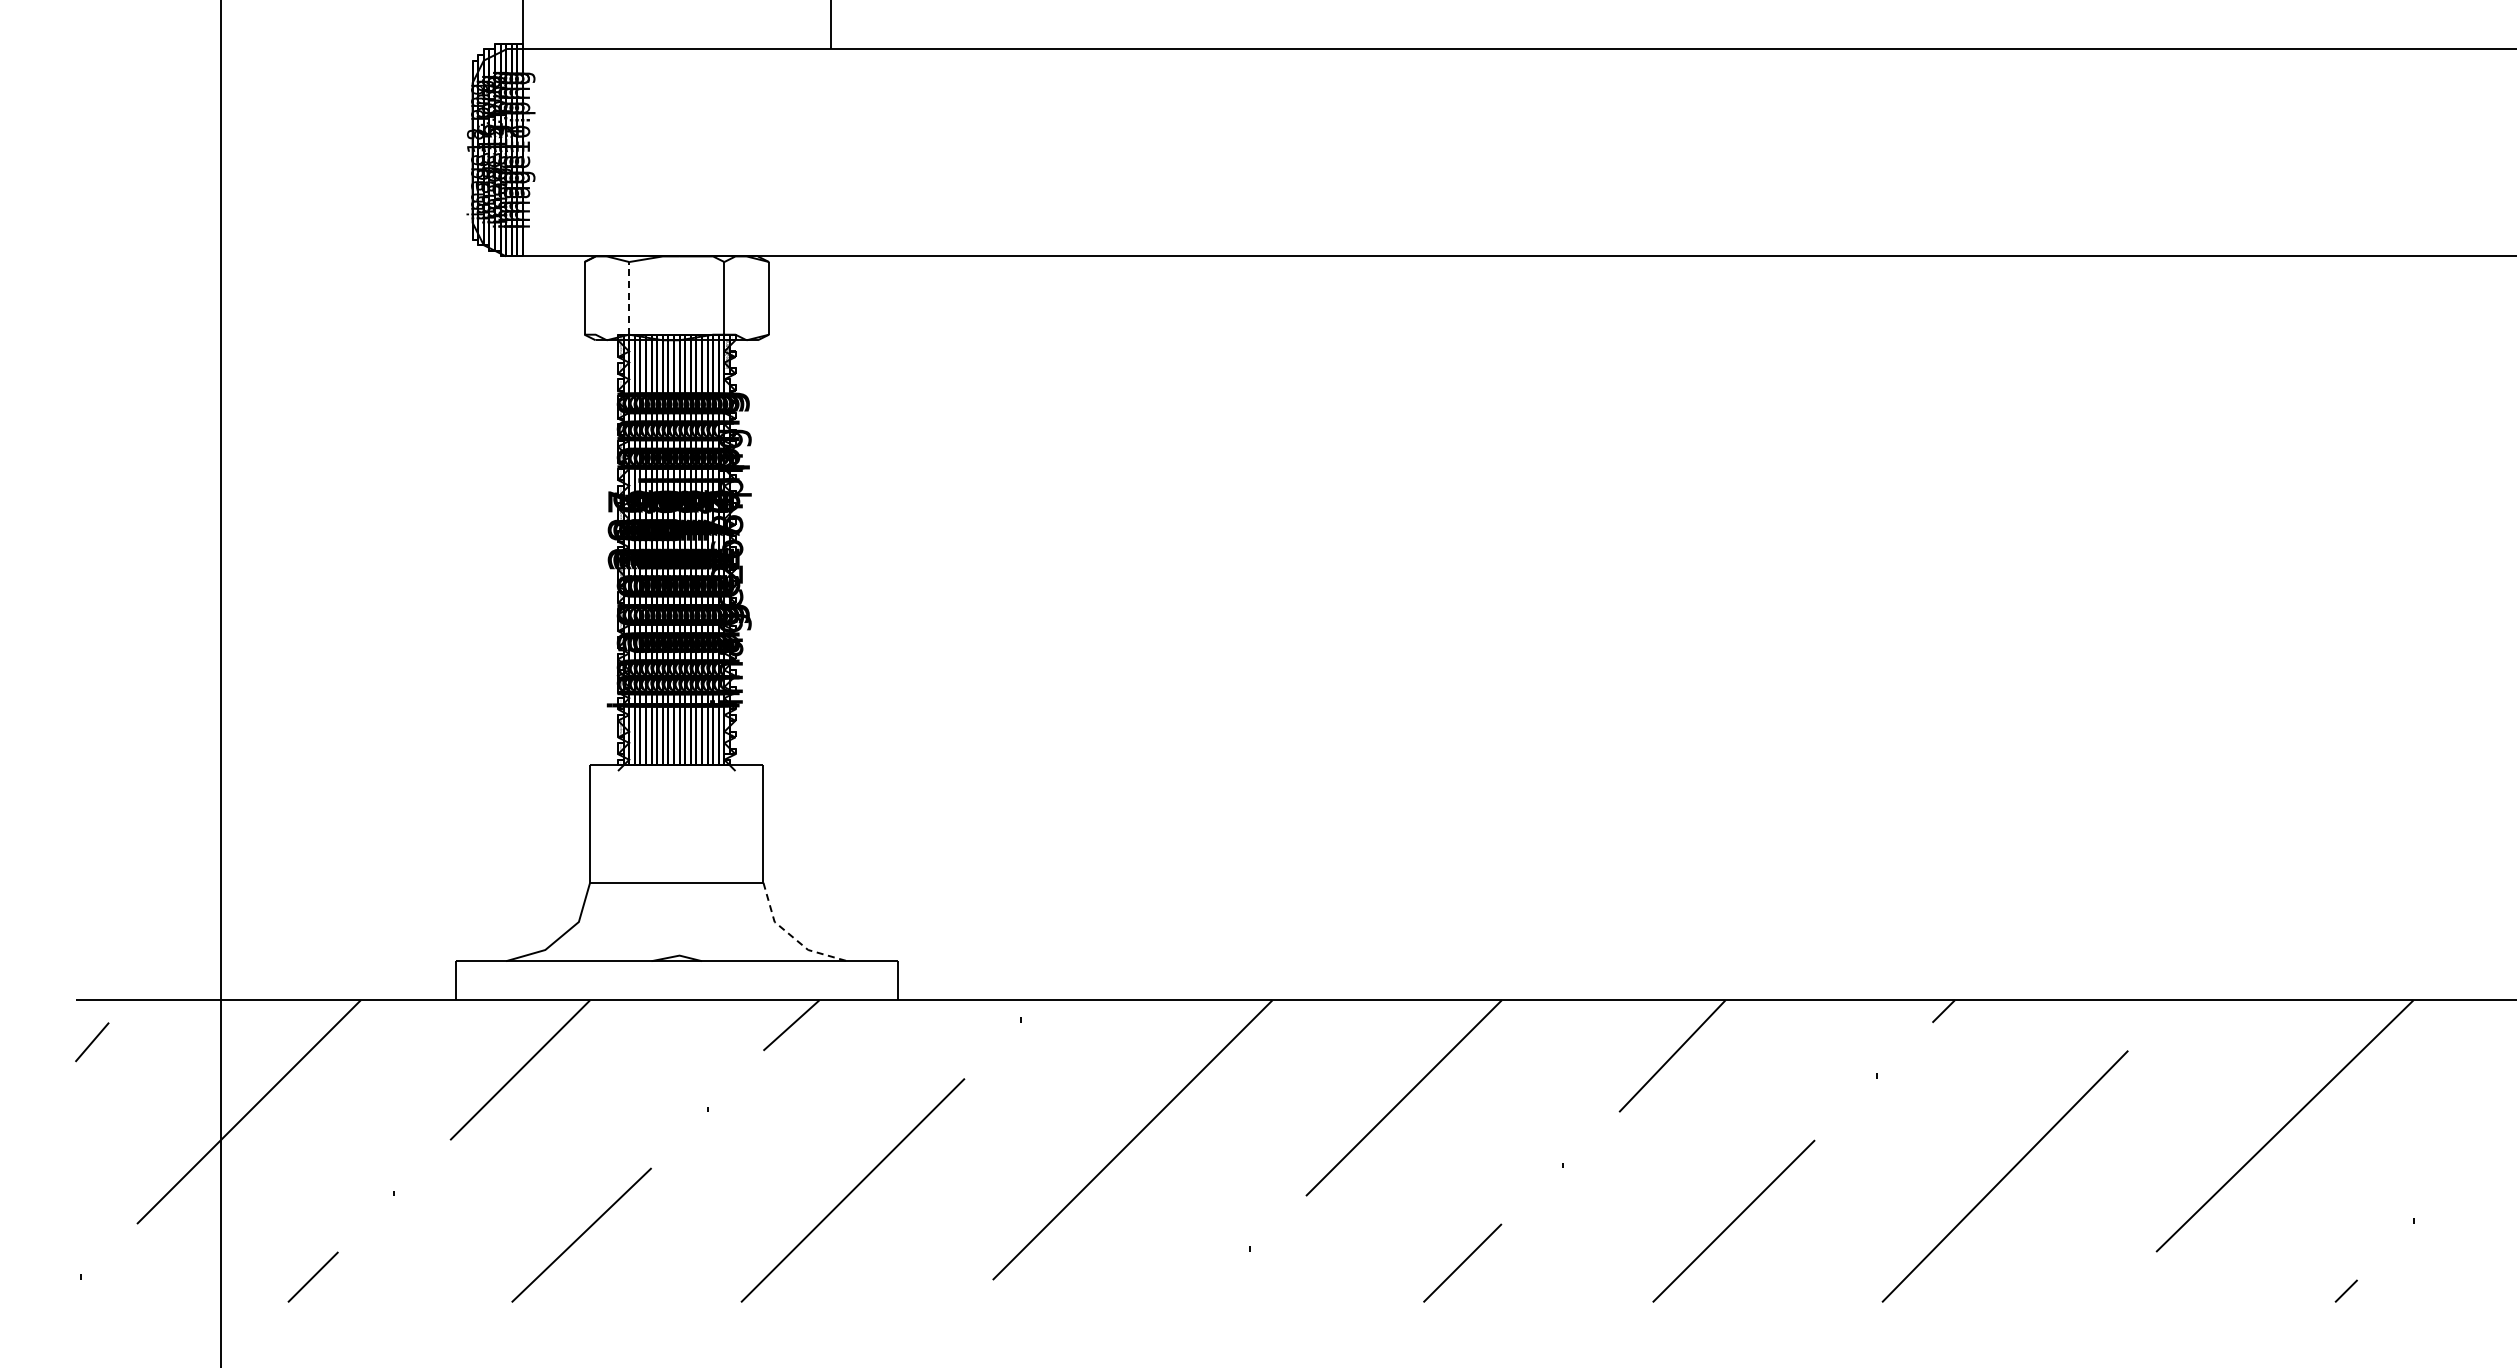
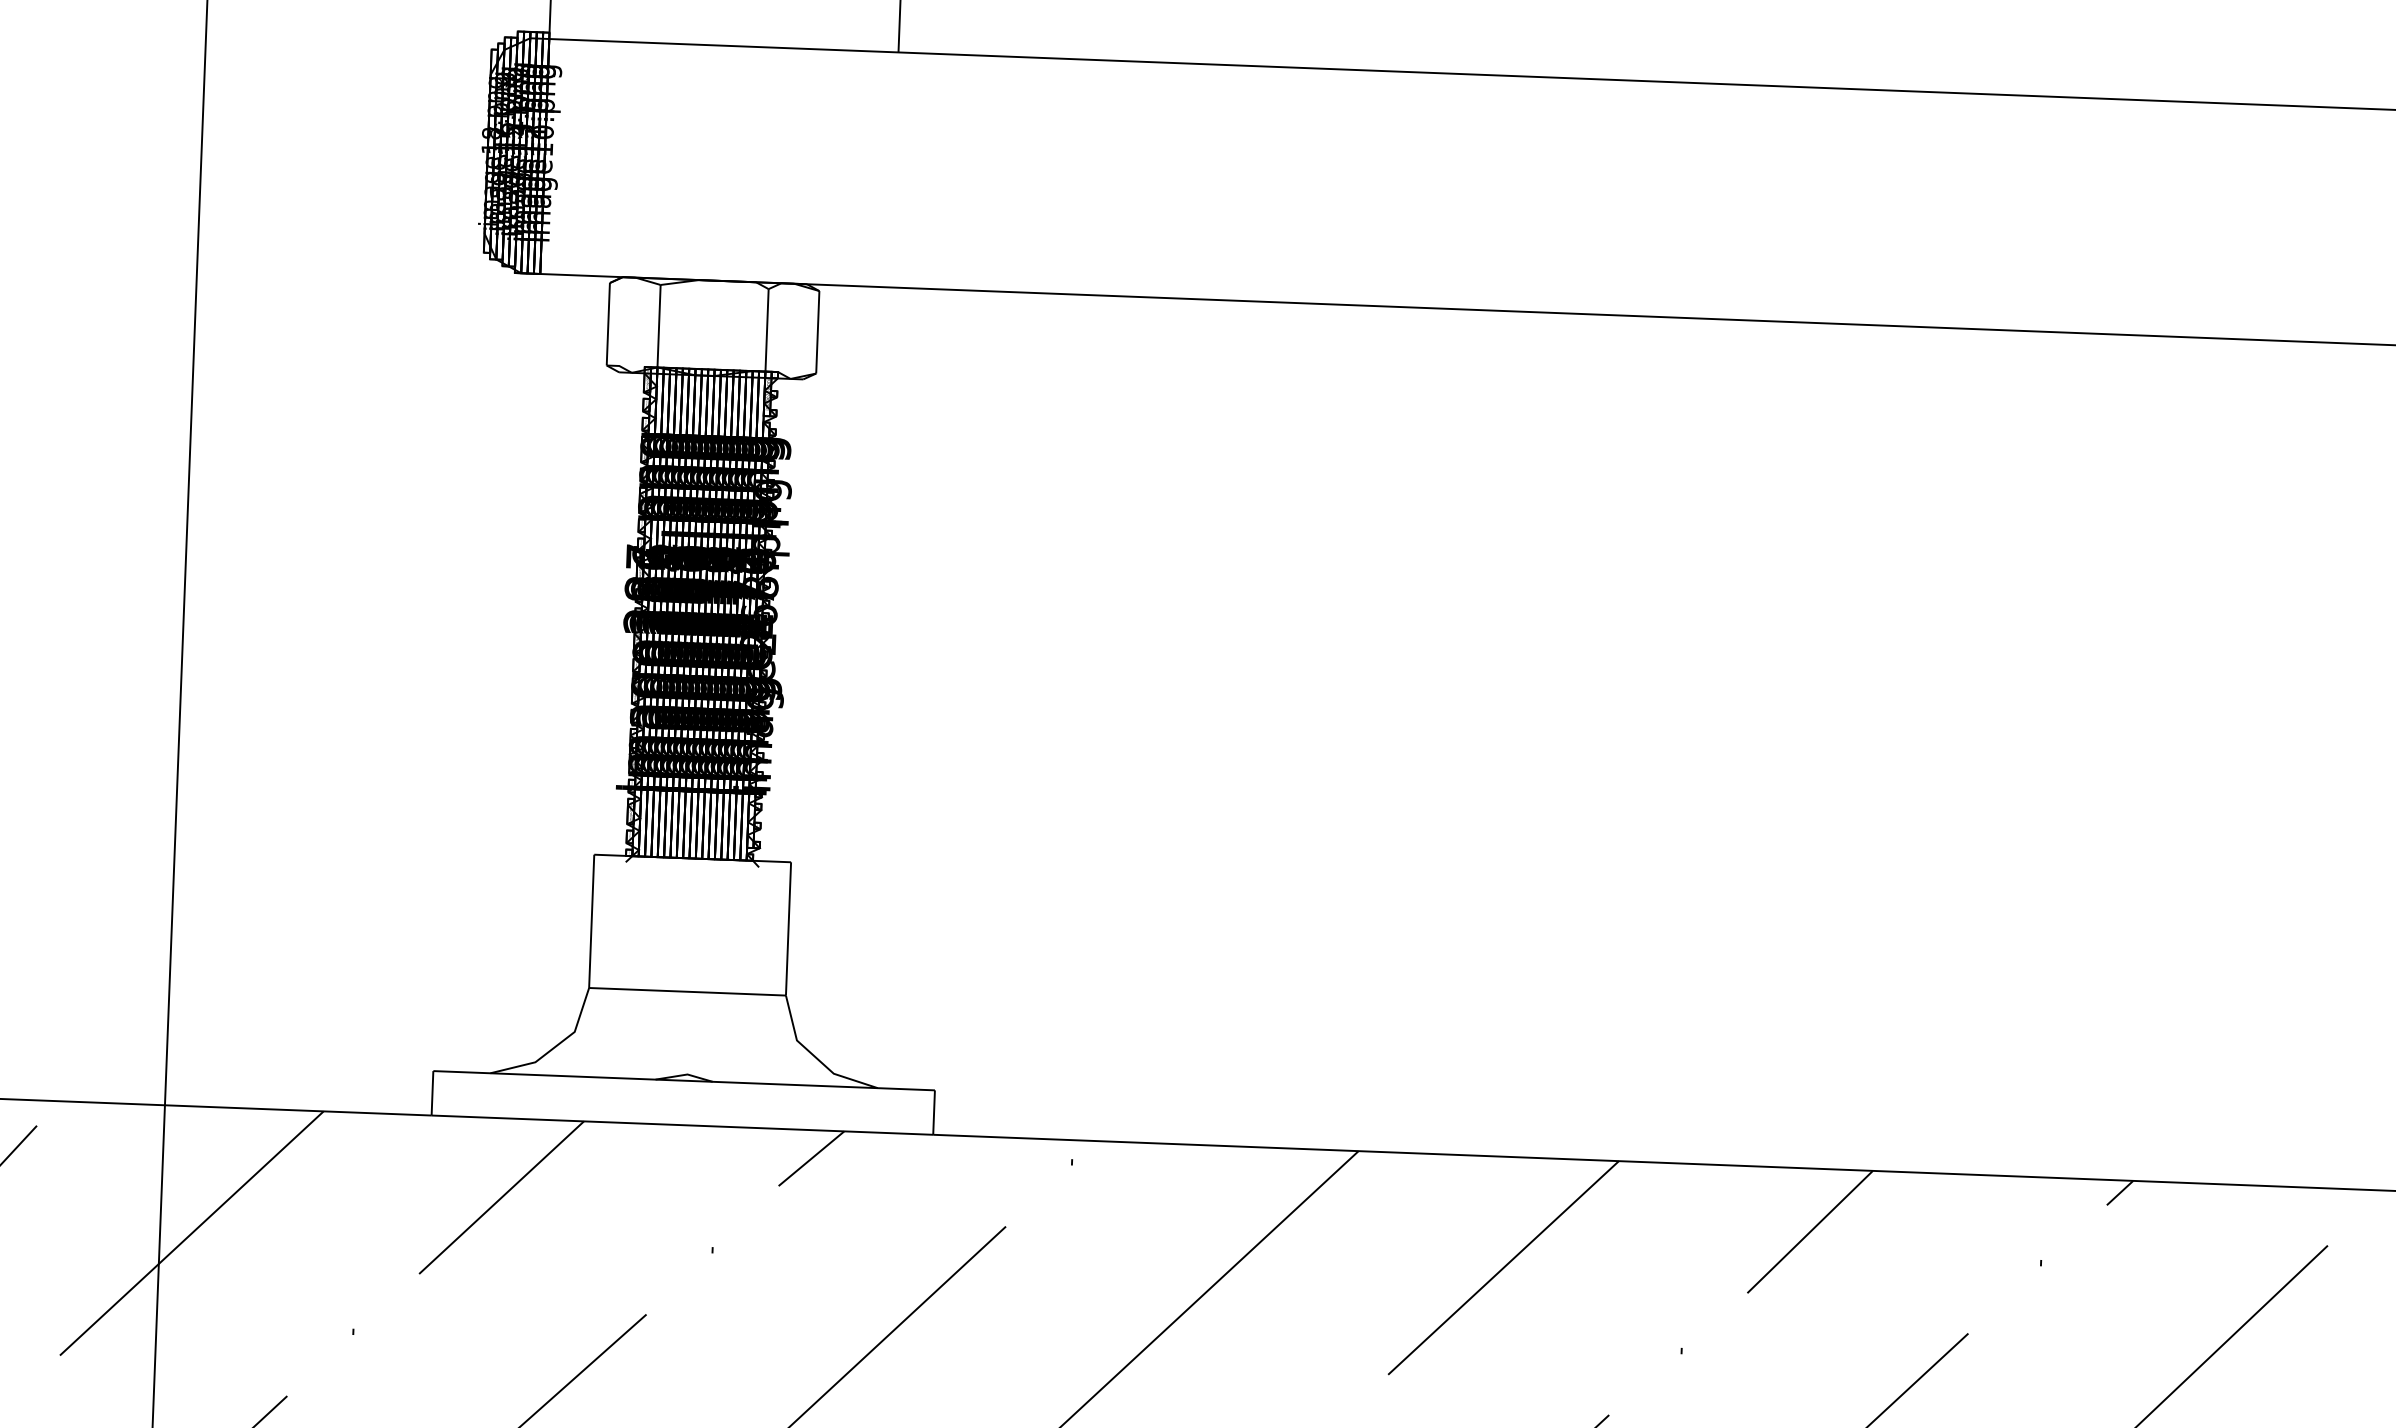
line: (629, 297) -> (659, 325), dashed -> solid
line: (791, 936) -> (815, 1057), dashed -> solid

